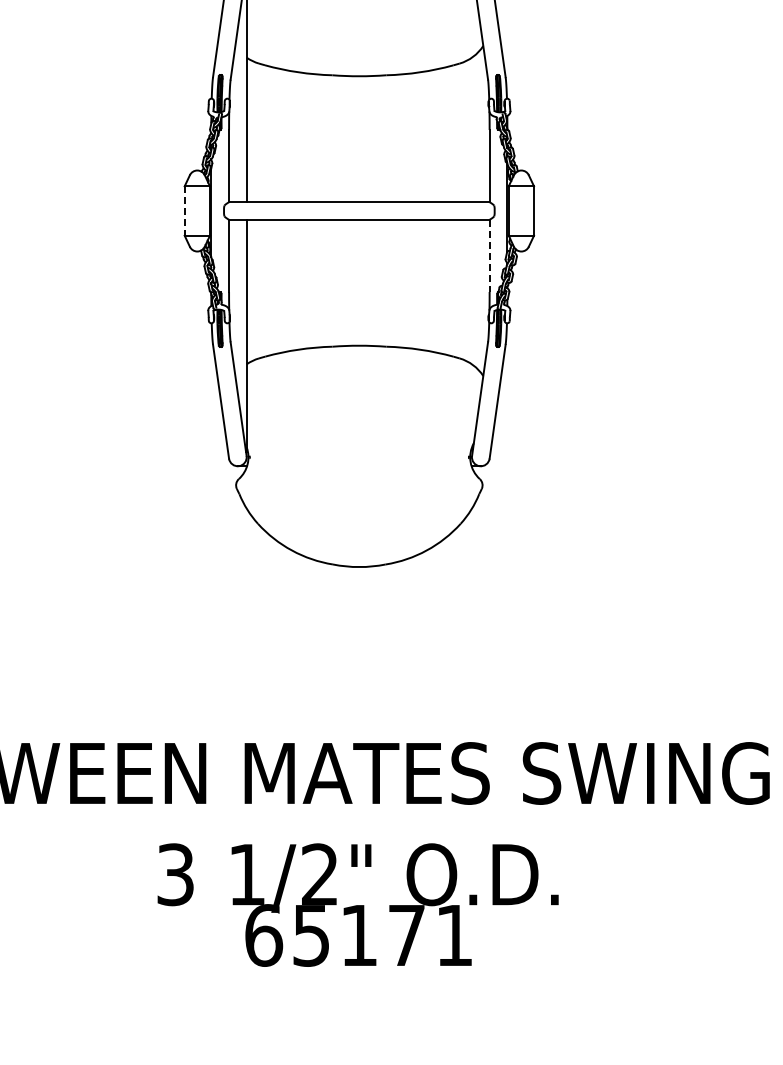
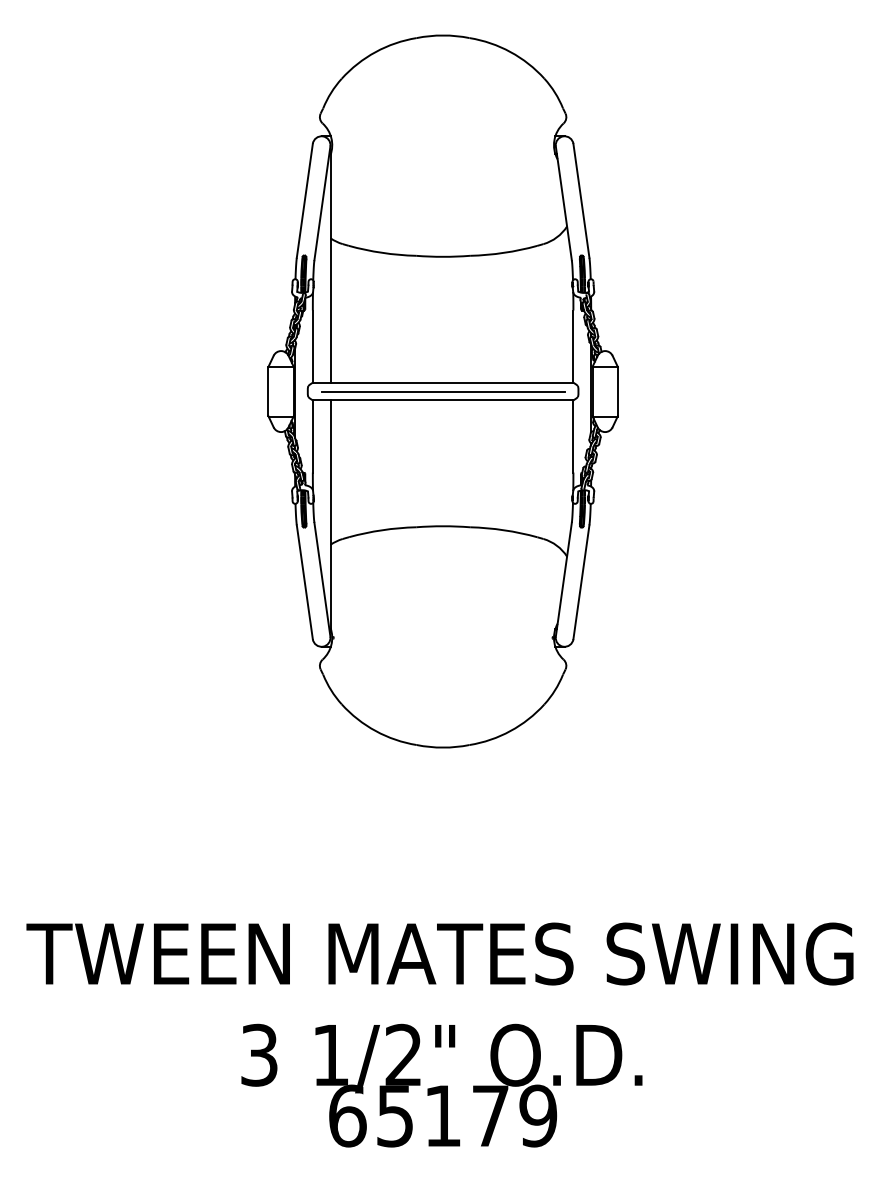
line: (184, 210) -> (268, 391), dashed -> solid
line: (358, 210) -> (442, 391), added
line: (489, 255) -> (573, 436), dashed -> solid
text: (454, 934) -> (538, 1115), 65171 -> 65179

